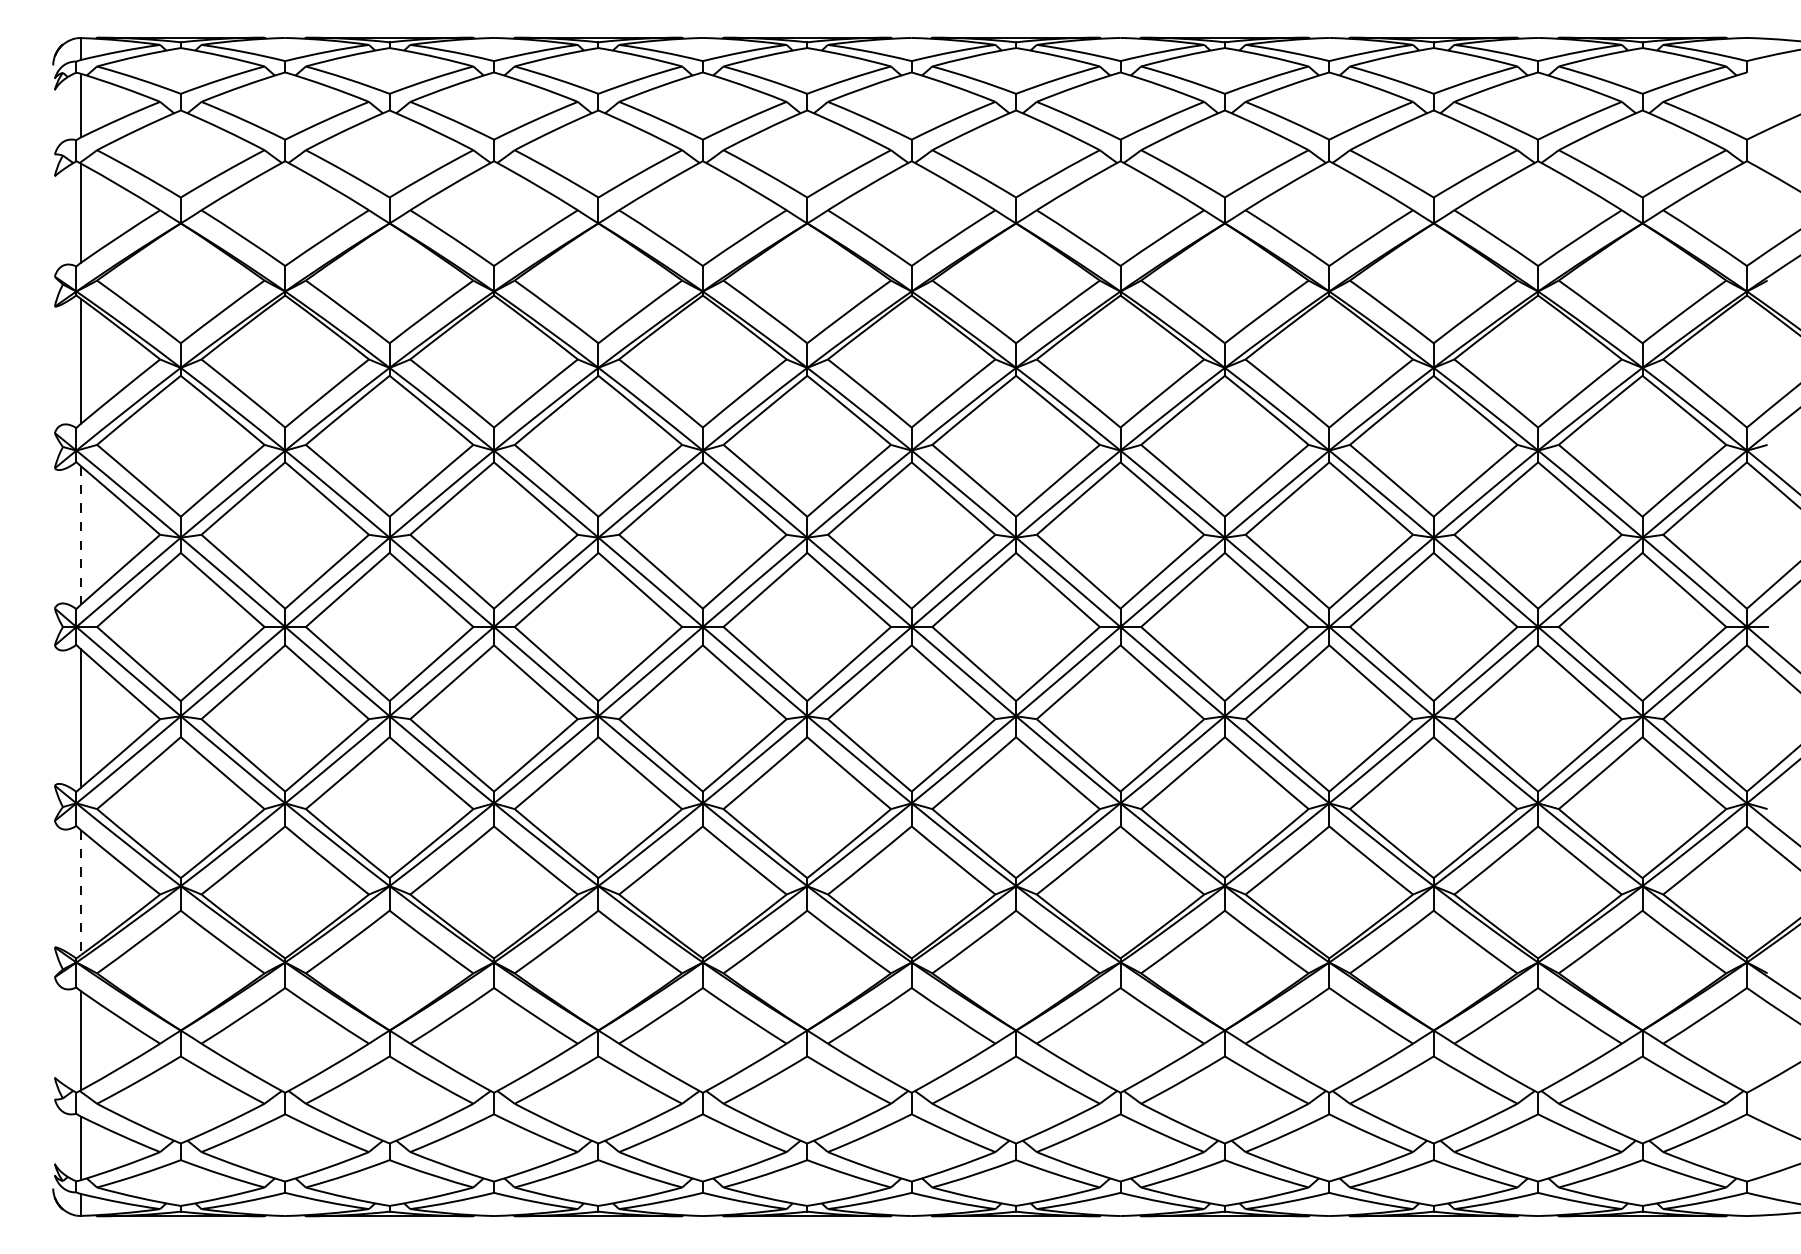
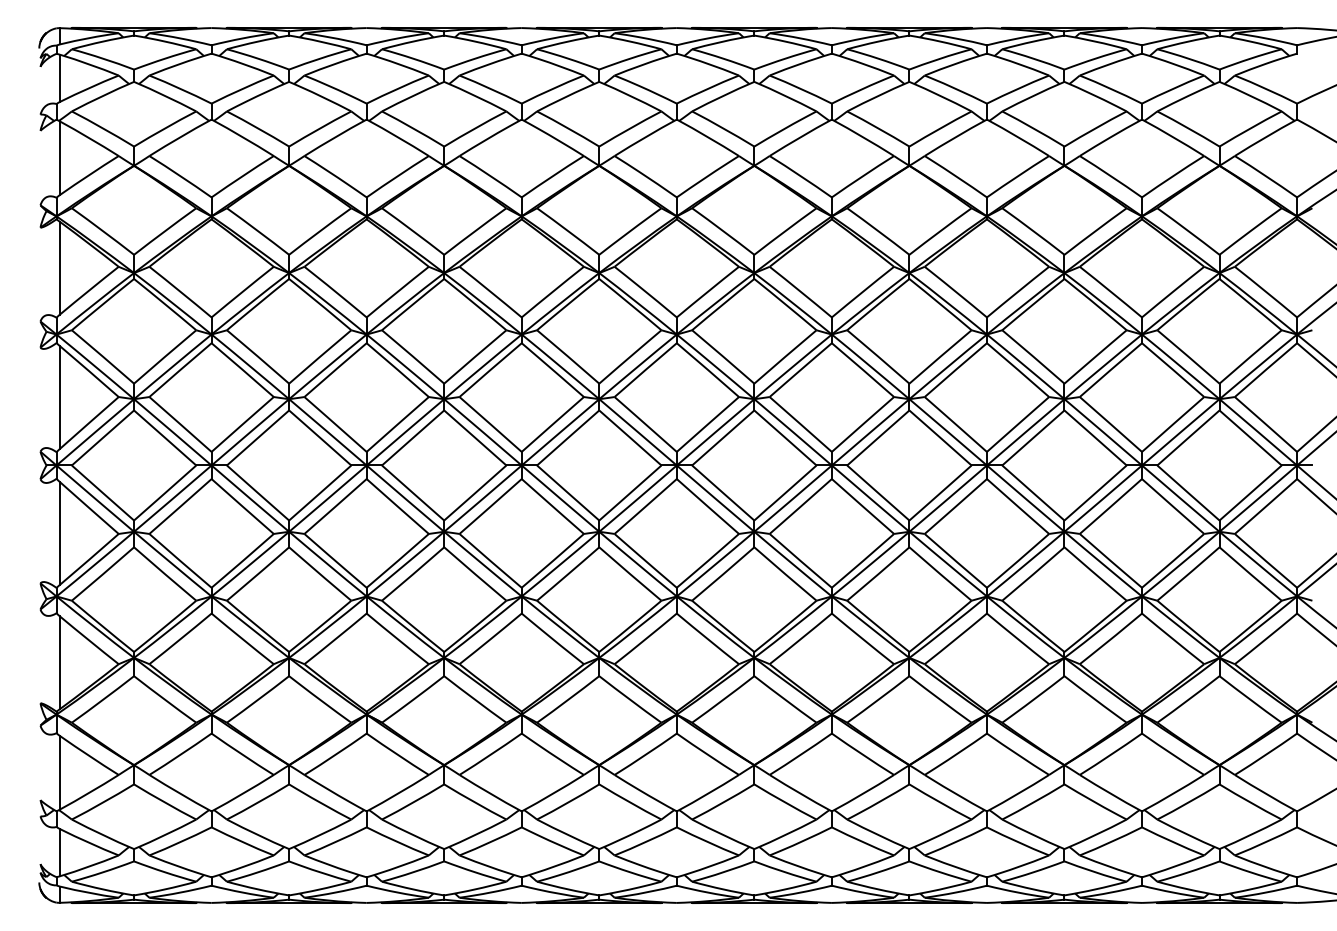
line: (81, 535) -> (60, 397), dashed -> solid
line: (81, 893) -> (60, 663), dashed -> solid

